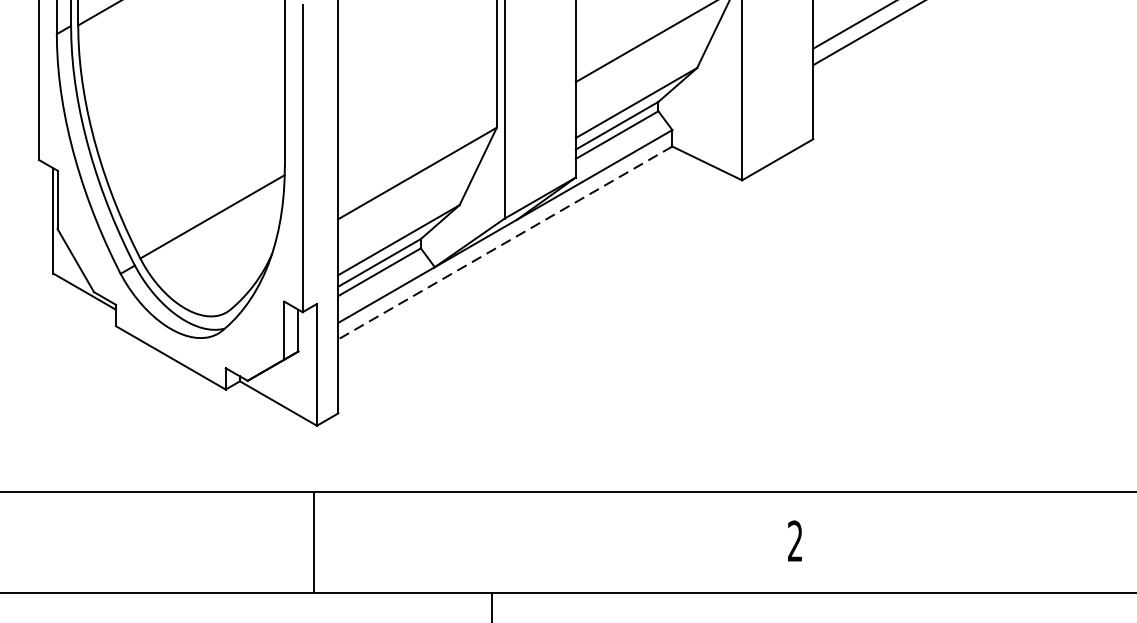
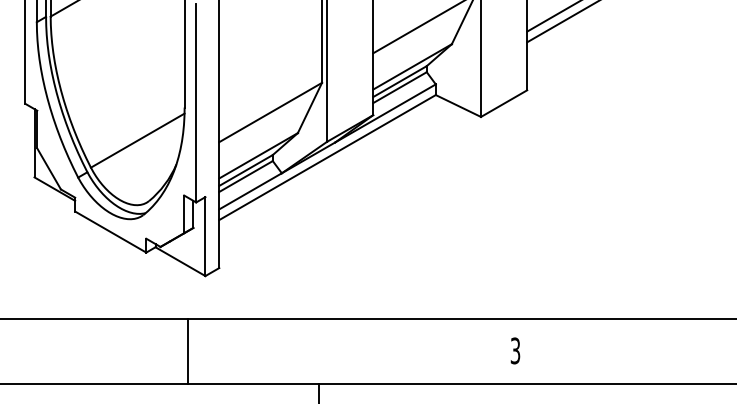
line: (505, 242) -> (327, 157), dashed -> solid
text: (795, 540) -> (515, 350), 2 -> 3
line: (313, 542) -> (188, 351), moved

